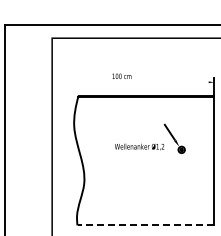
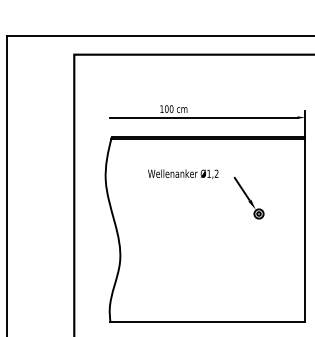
line: (142, 82) -> (203, 117), added
text: (139, 146) -> (183, 173), moved
line: (145, 225) -> (207, 321), dashed -> solid

